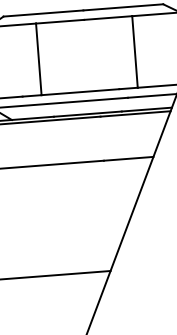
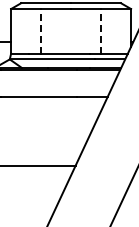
line: (135, 50) -> (101, 30), solid -> dashed
line: (39, 57) -> (41, 30), solid -> dashed

